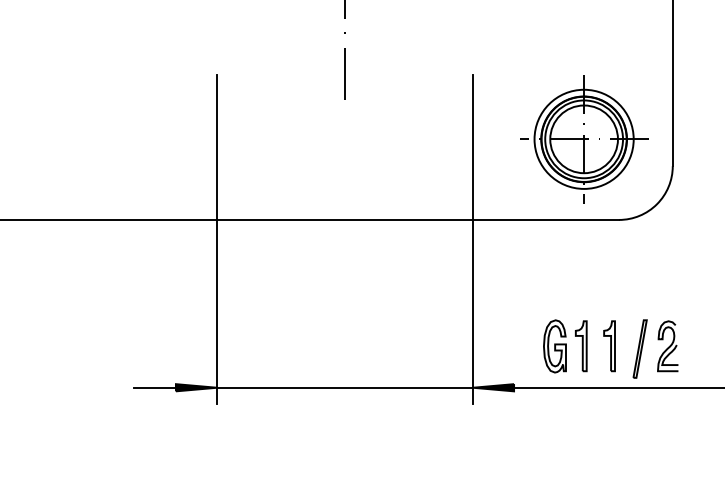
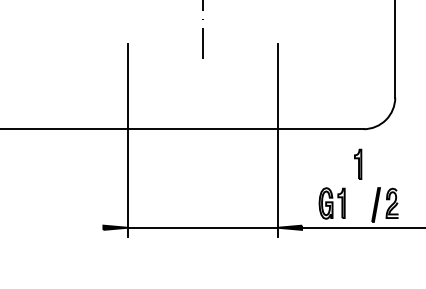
part: (582, 138) -> (342, 81), removed
part: (610, 344) -> (358, 163), moved
line: (155, 387) -> (91, 227), removed

